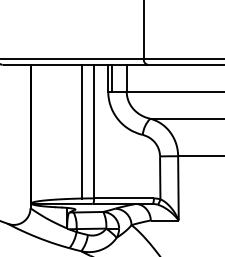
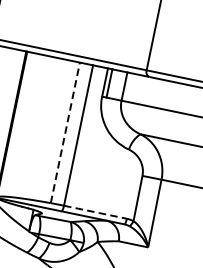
line: (81, 131) -> (65, 132), solid -> dashed
line: (124, 198) -> (95, 212), solid -> dashed

